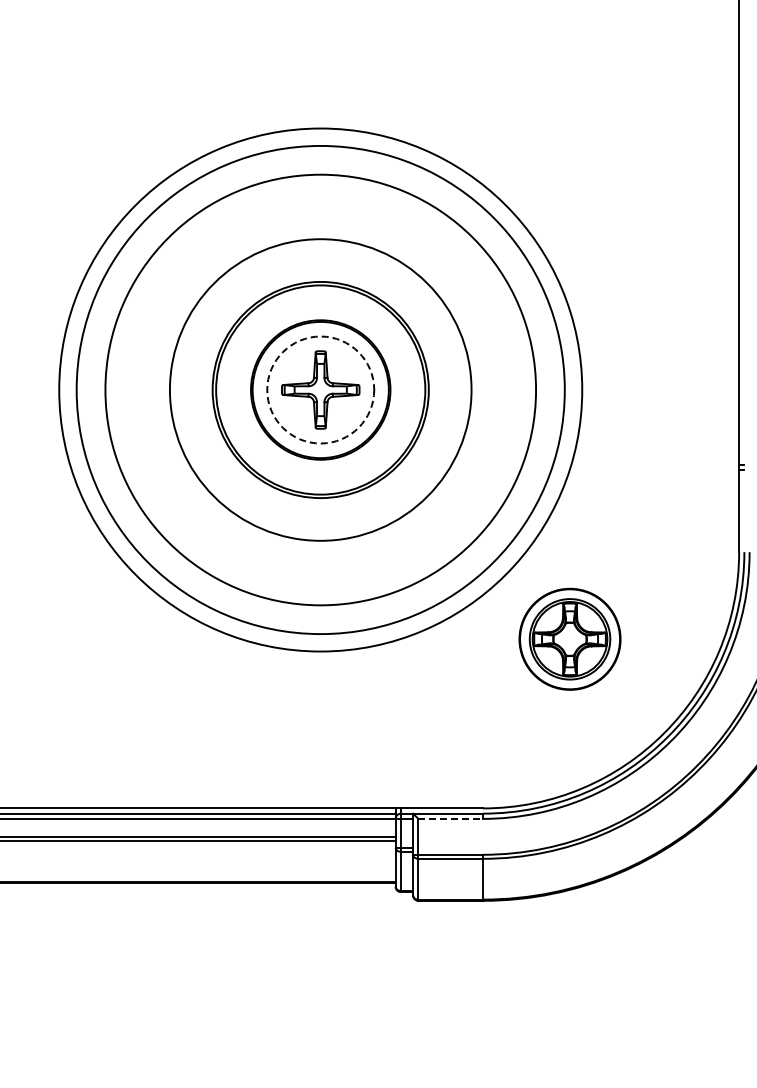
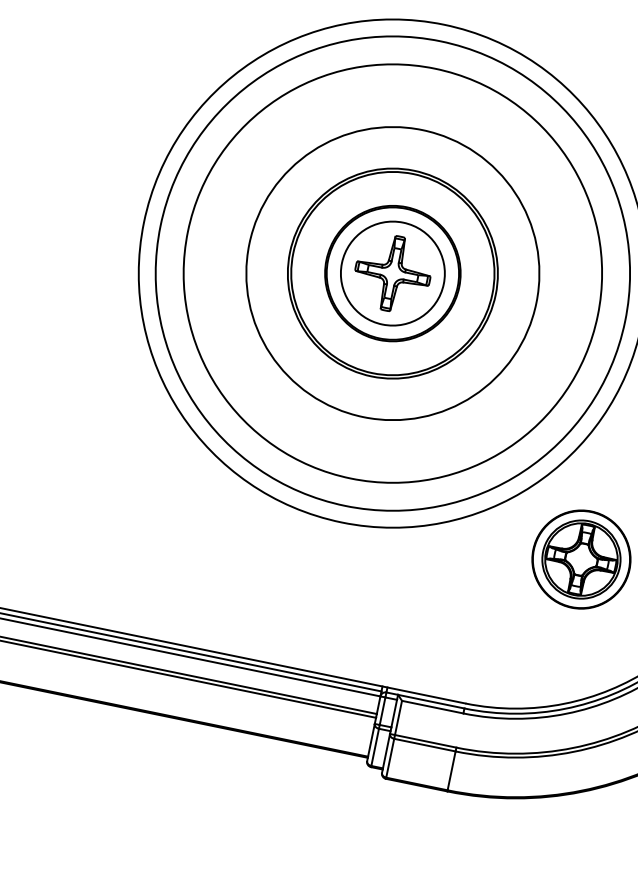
circle: (320, 389) -> (392, 273), dashed -> solid
line: (451, 818) -> (433, 706), dashed -> solid

